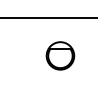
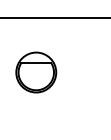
part: (60, 55) -> (36, 71), moved

